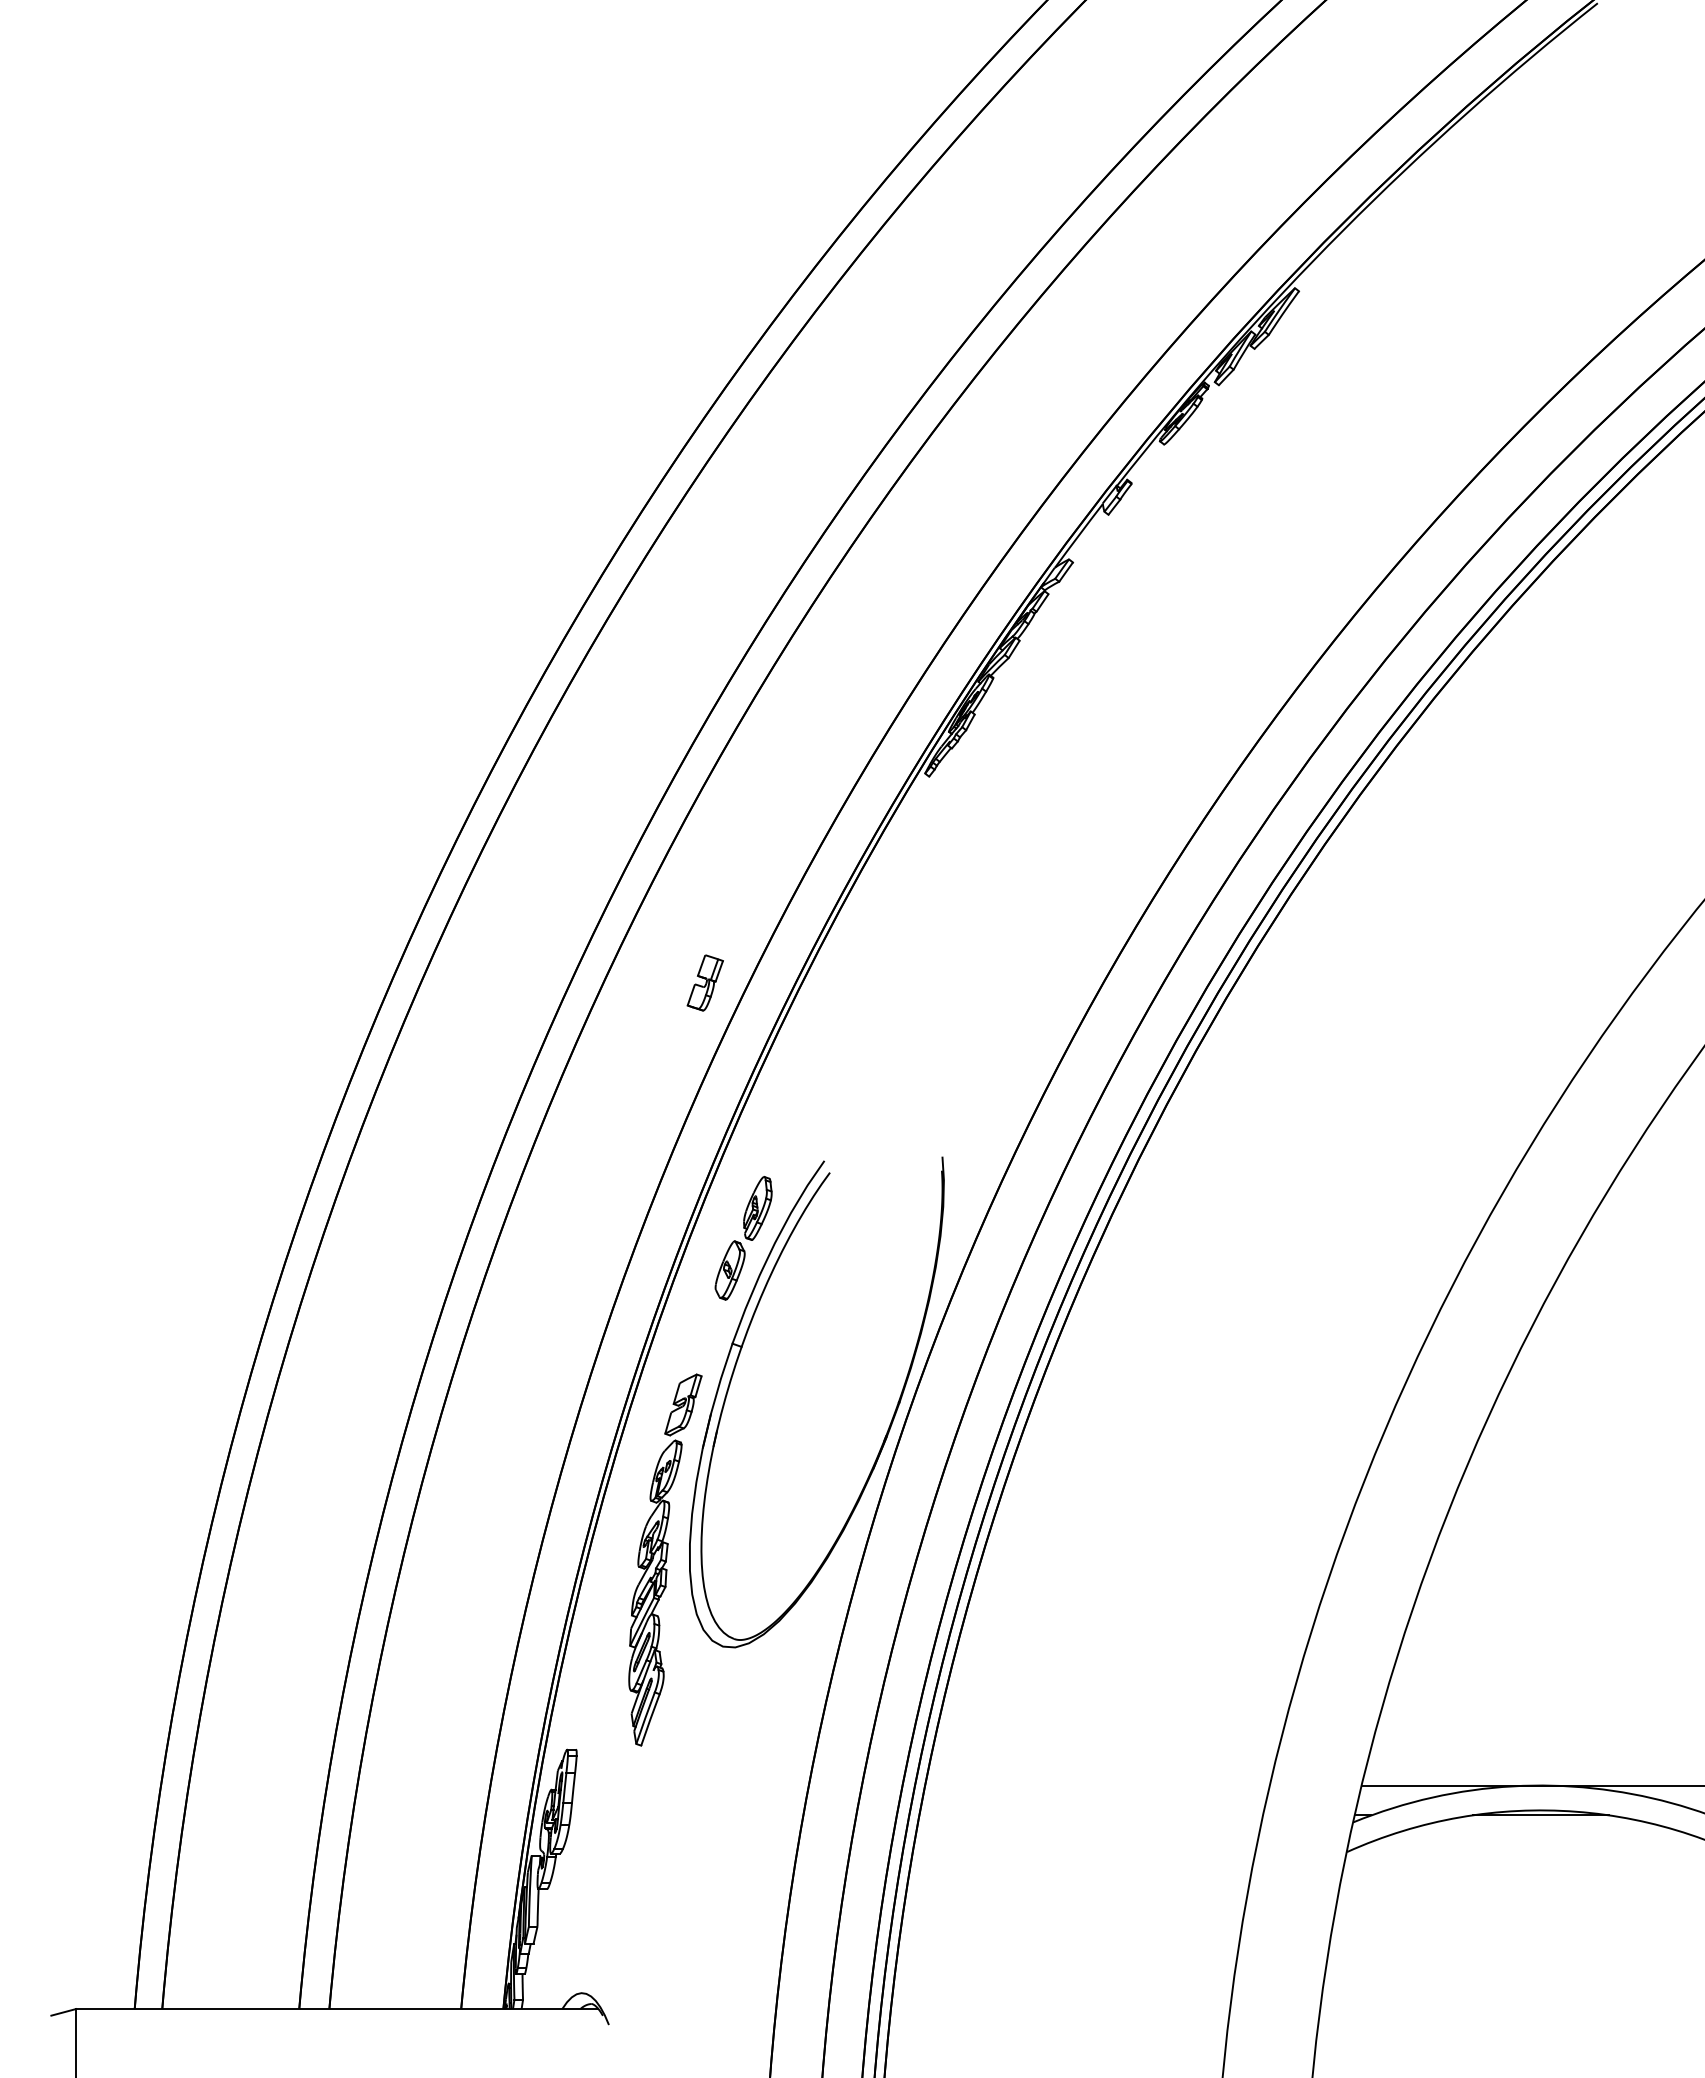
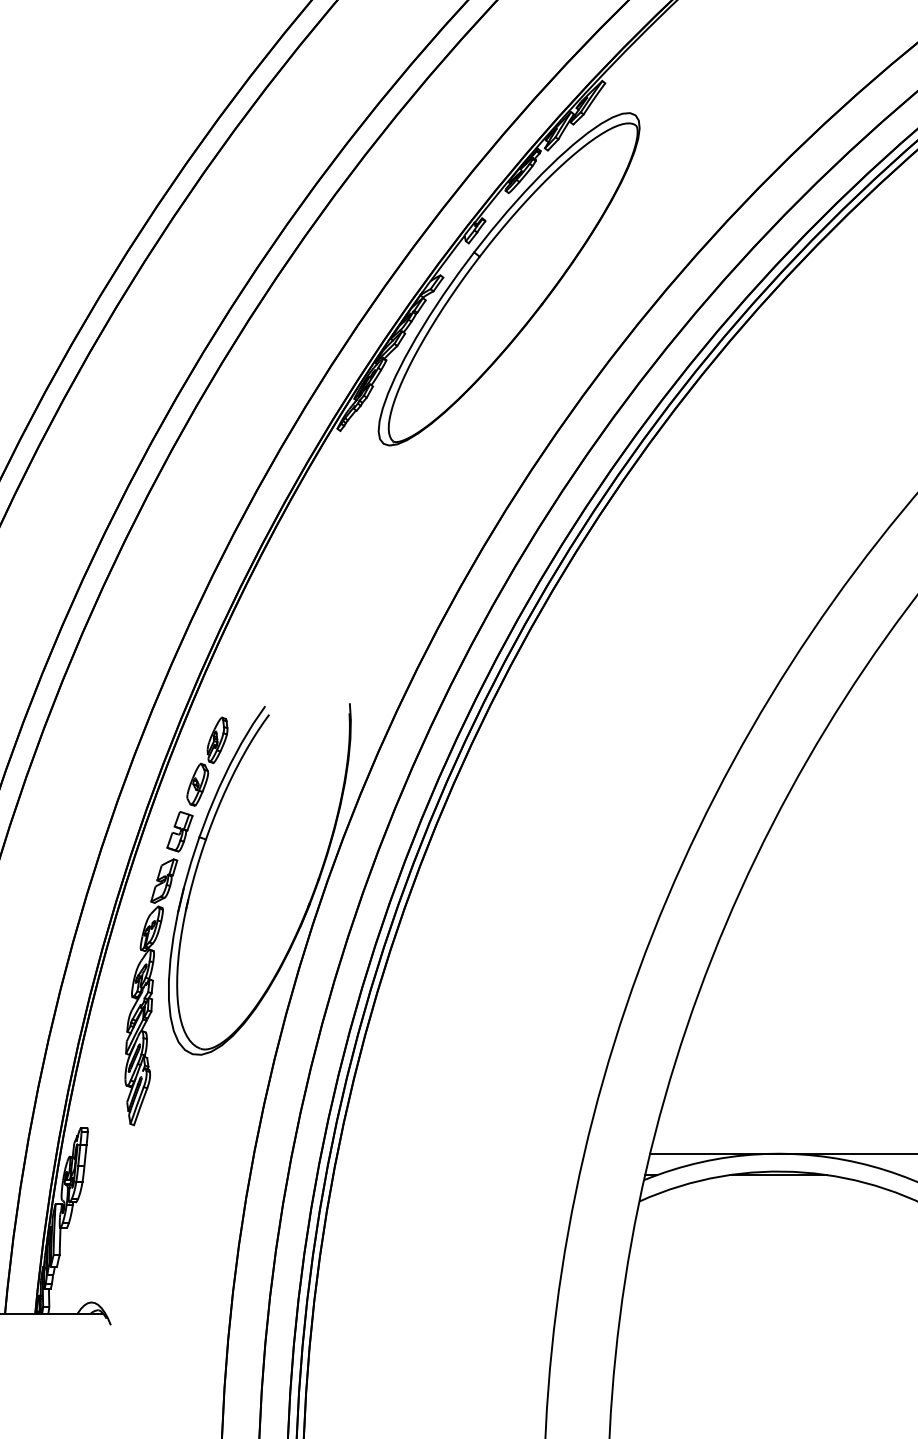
part: (1164, 564) -> (508, 278), added
part: (704, 982) -> (179, 831), moved

